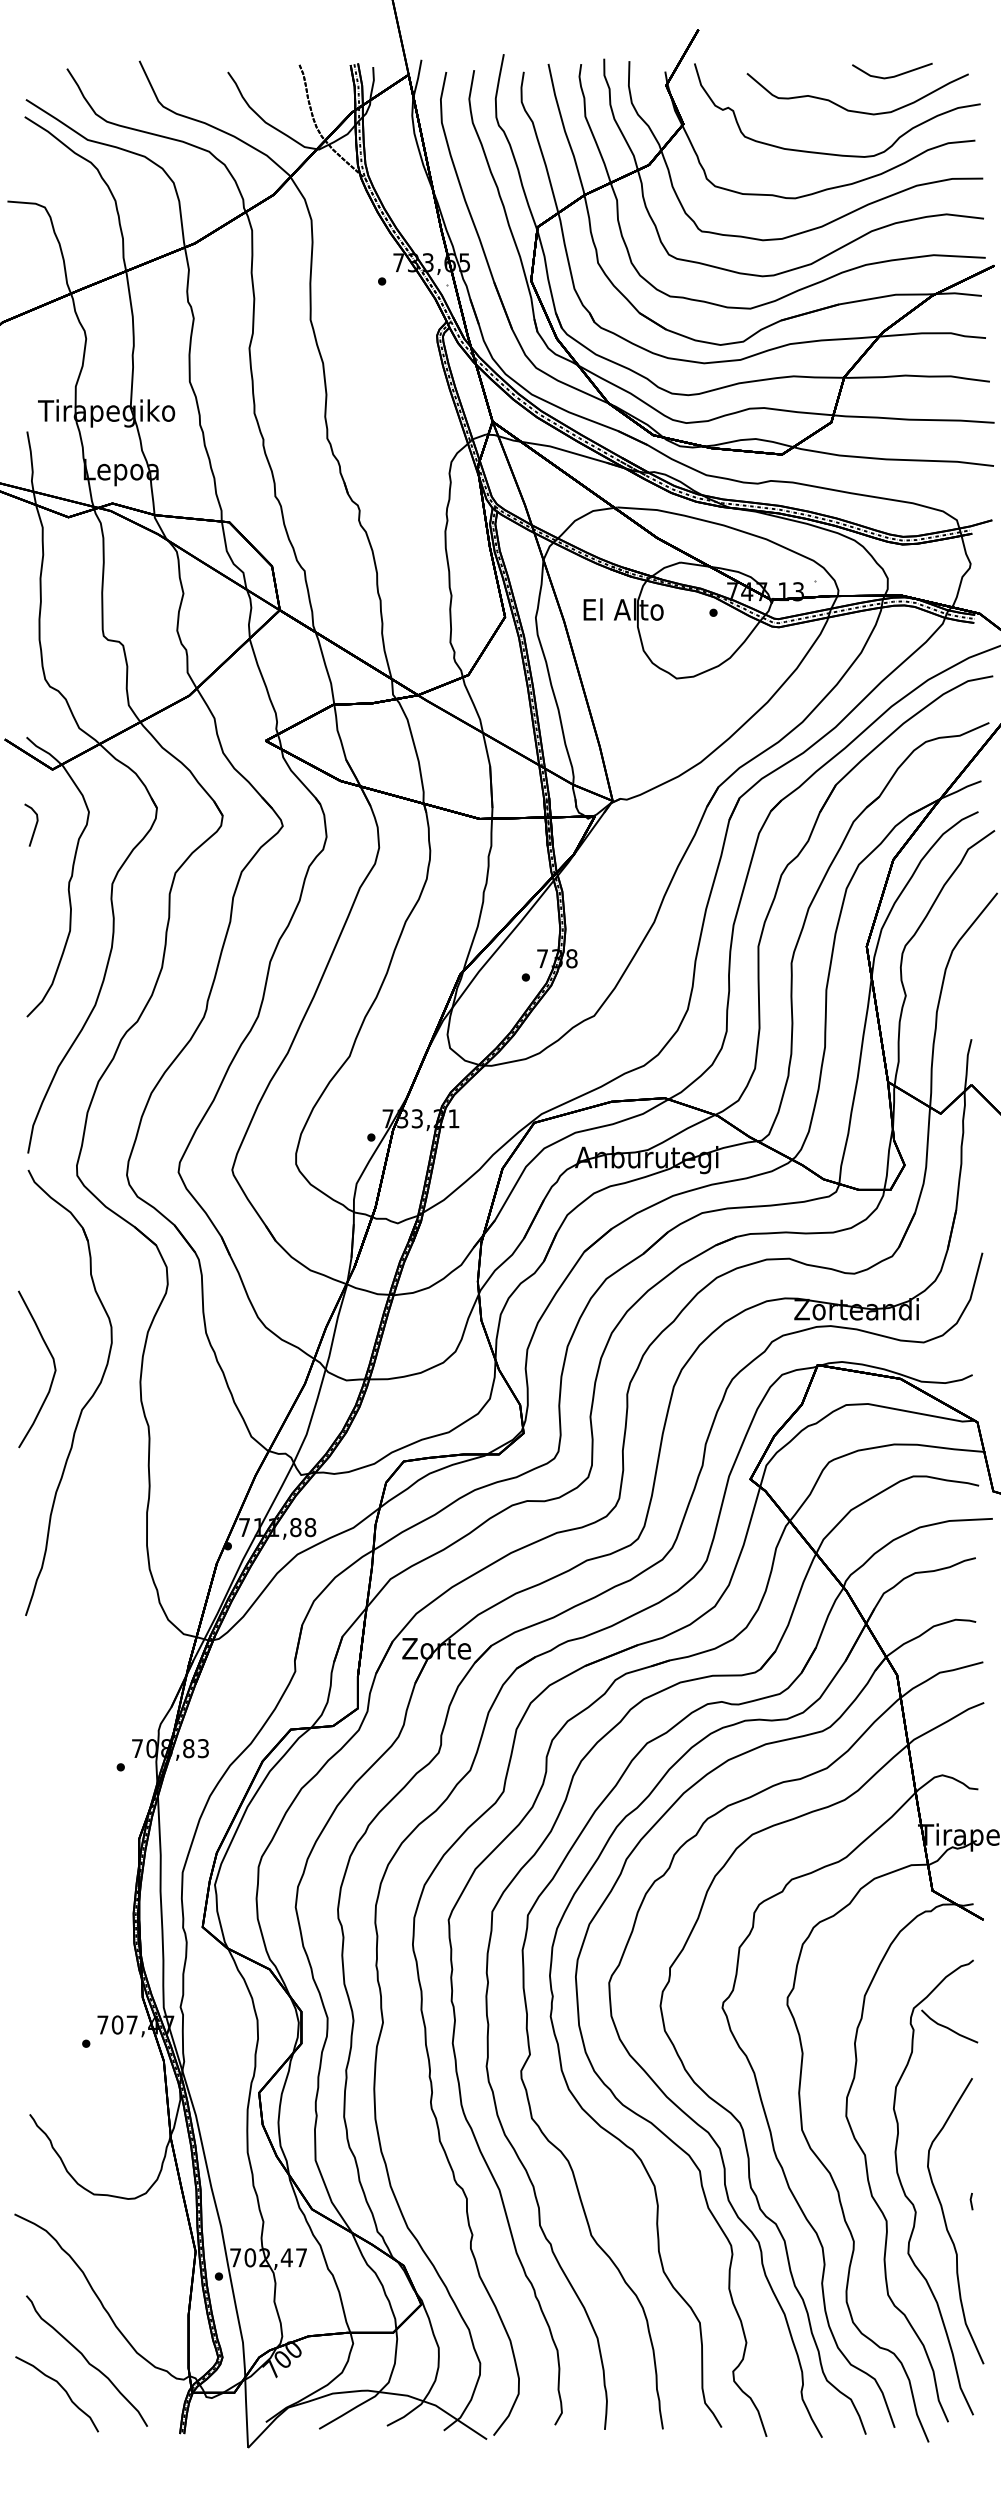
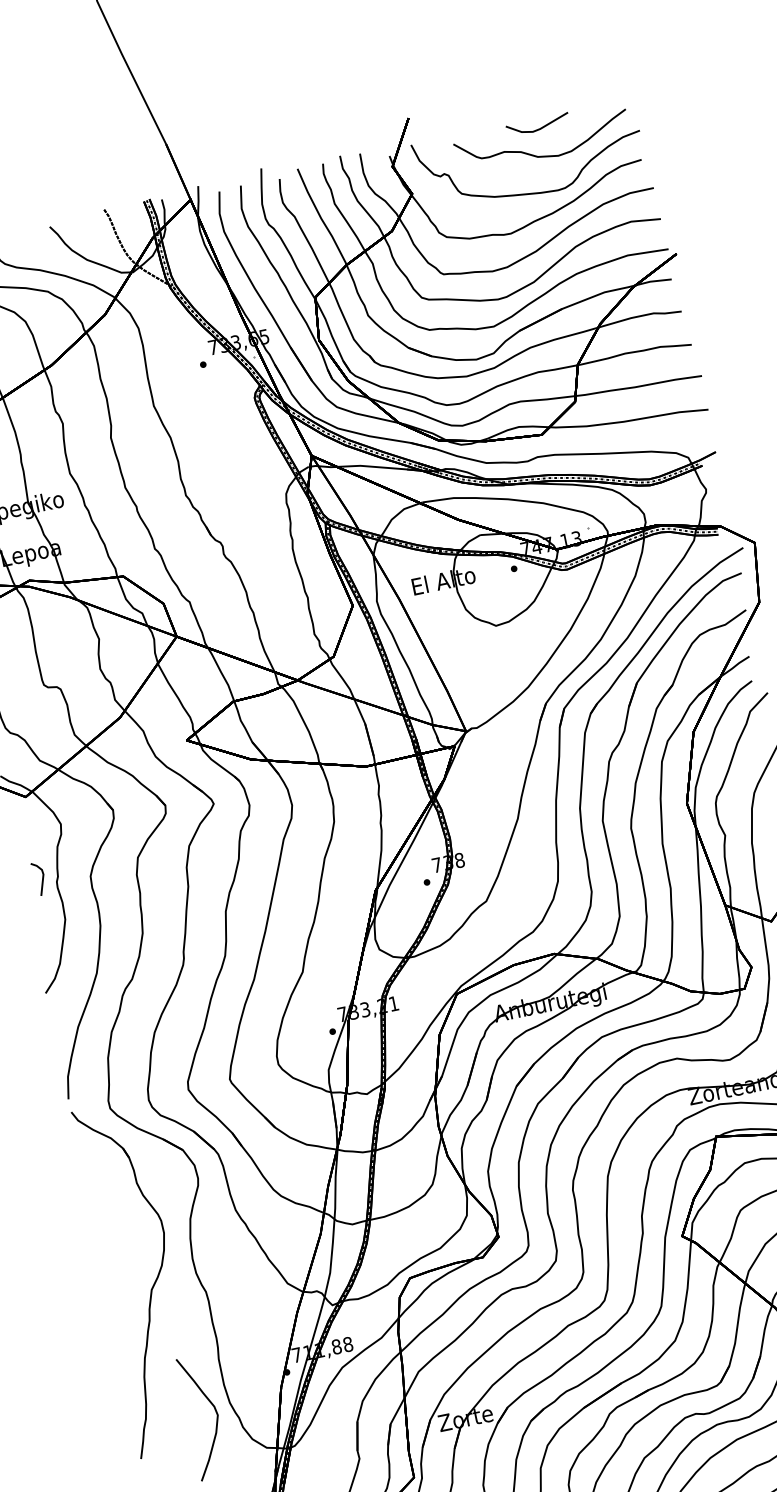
line: (894, 75) -> (540, 127), moved
line: (34, 826) -> (41, 879), moved
curve: (53, 1365) -> (215, 1411), moved

